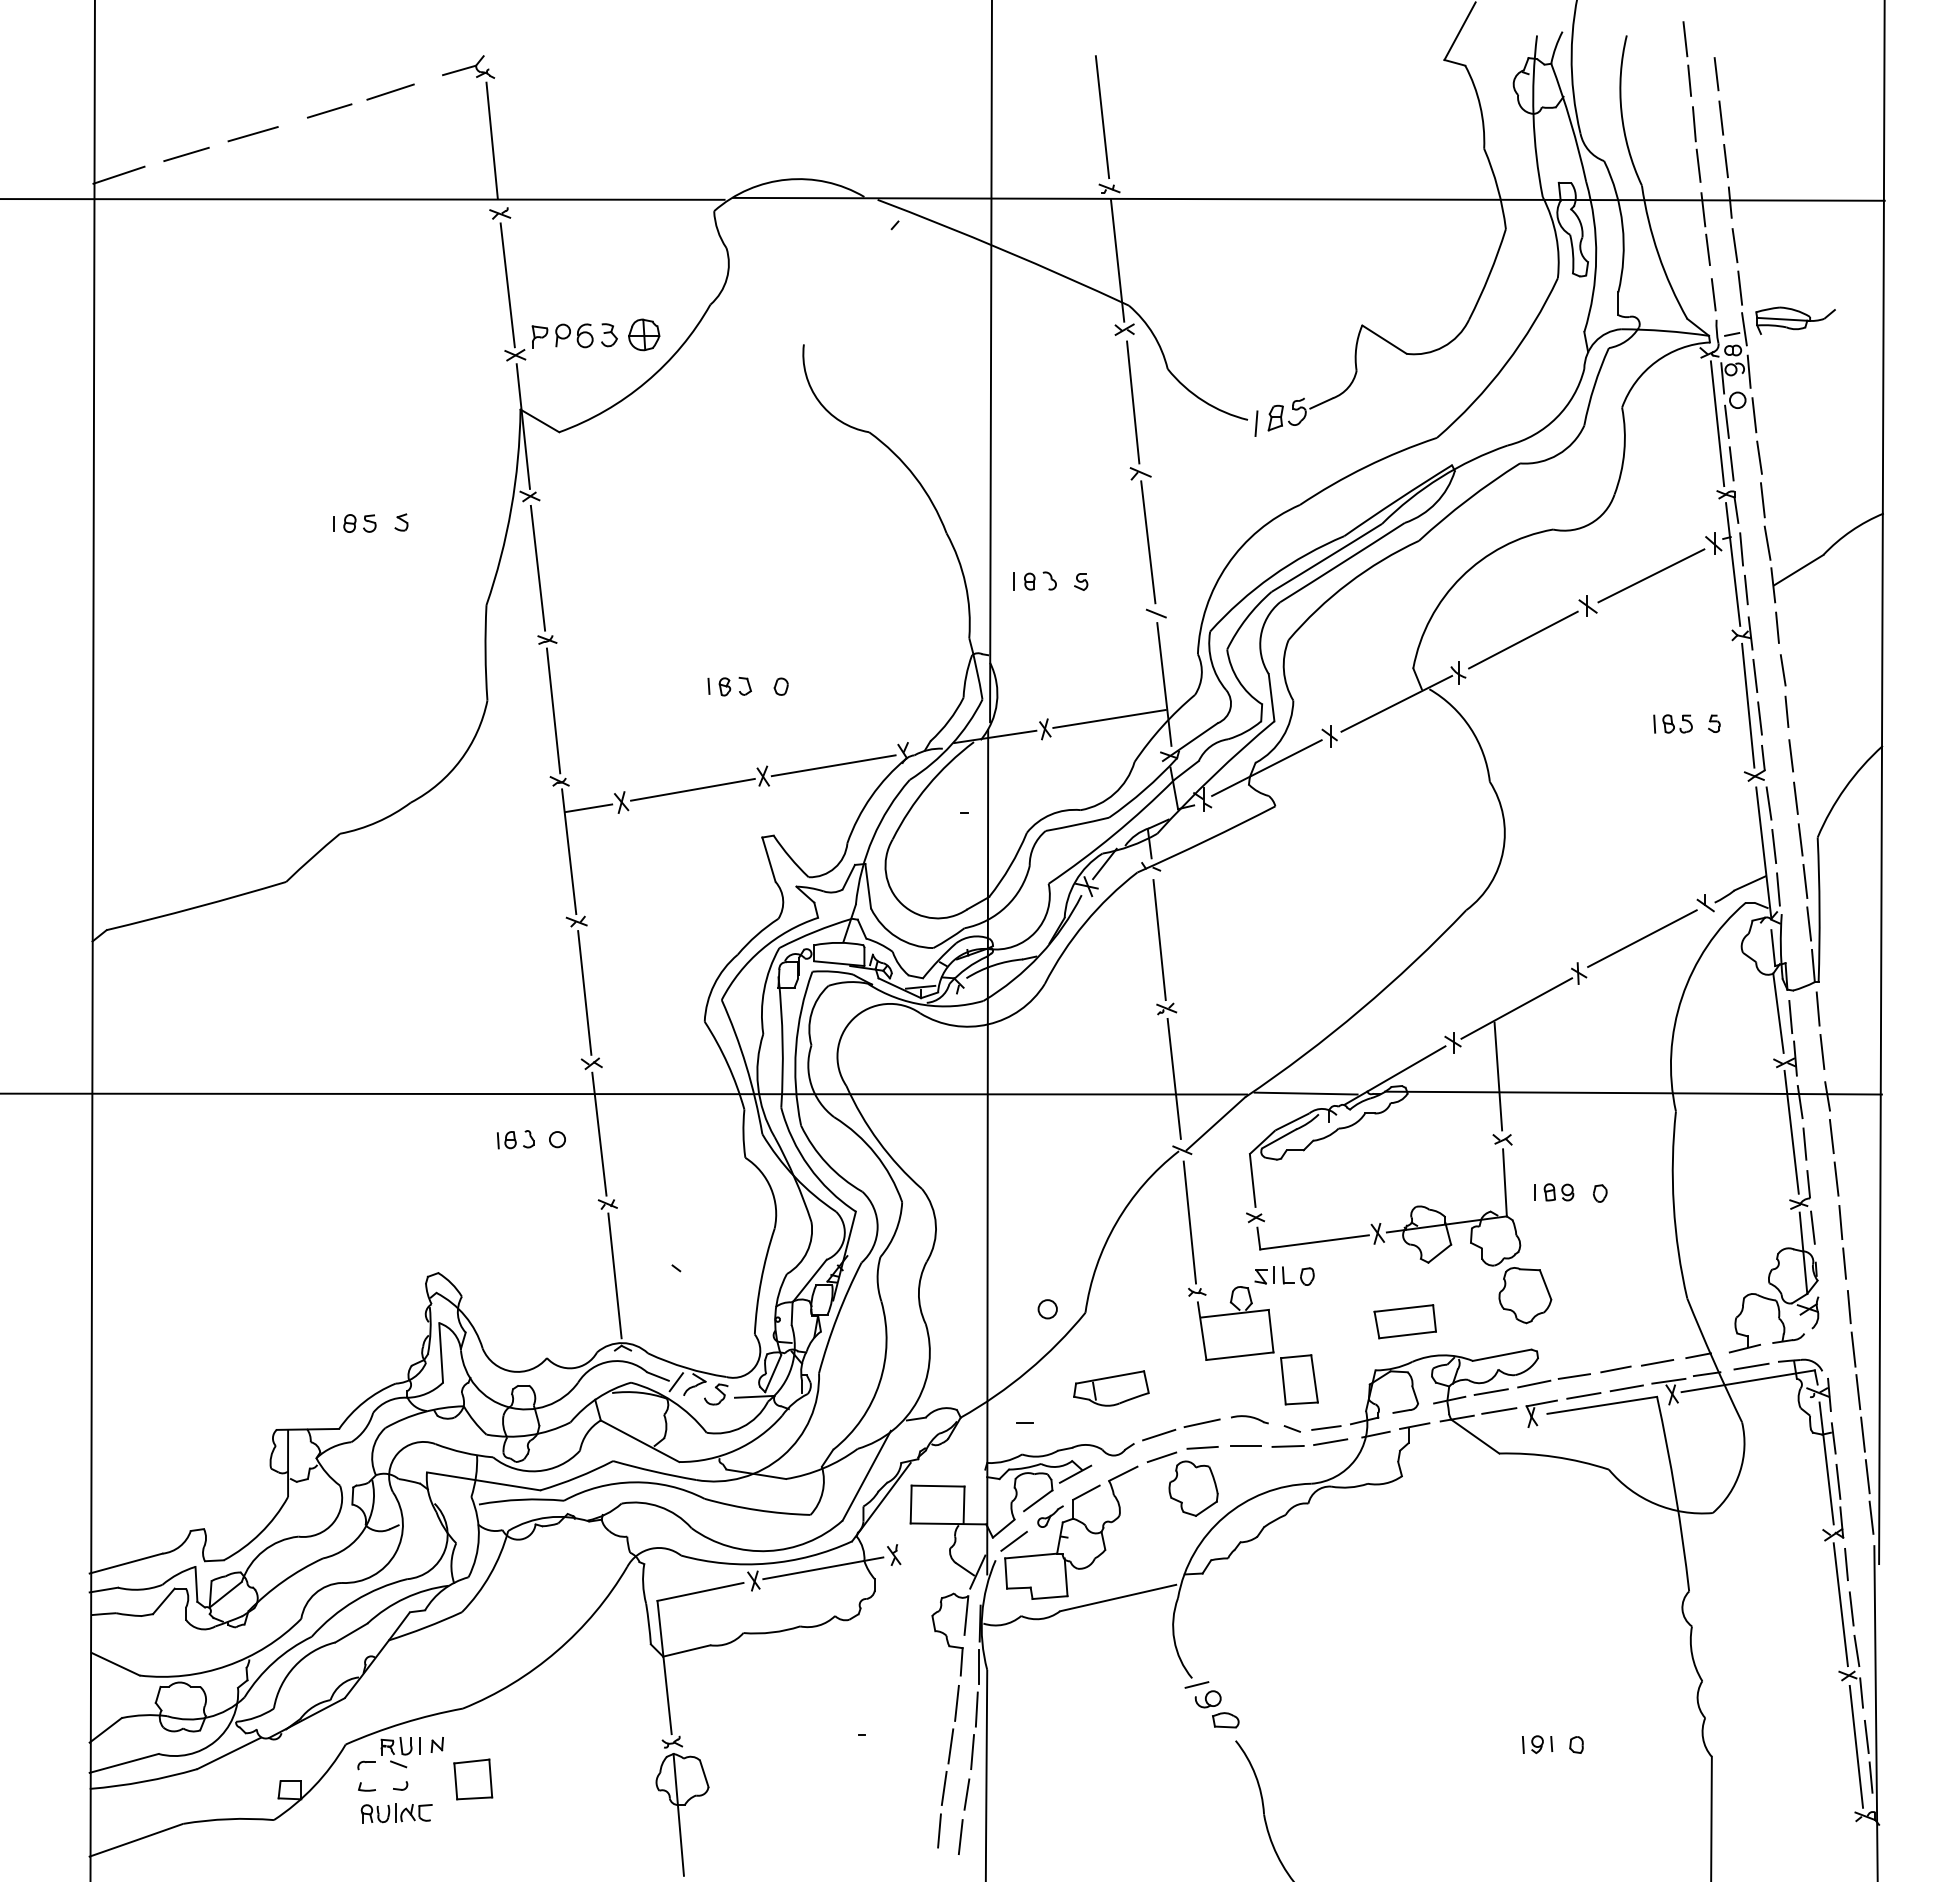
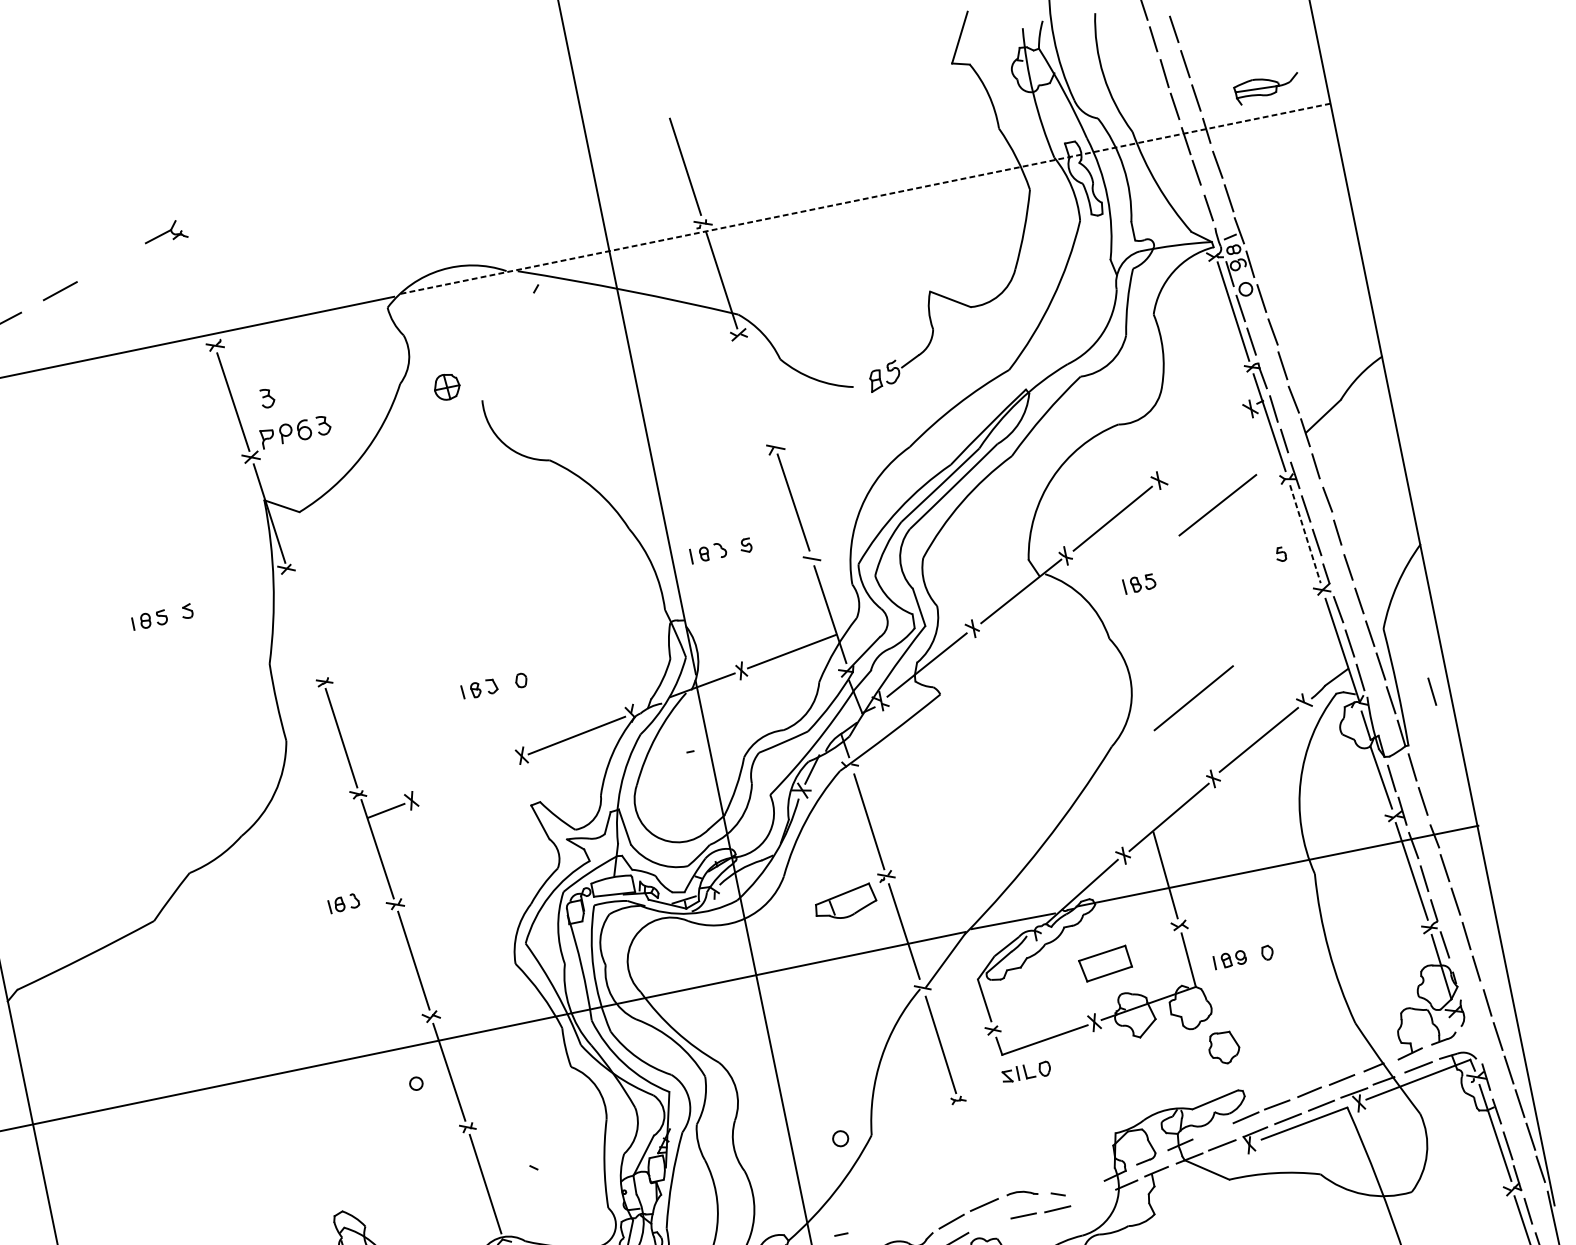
line: (390, 91) -> (106, 265), removed
line: (491, 140) -> (195, 287), removed
line: (1308, 199) -> (865, 198), solid -> dashed
part: (549, 289) -> (267, 398), added
part: (1795, 320) -> (1267, 87), moved
part: (644, 334) -> (447, 386), moved
line: (1133, 402) -> (758, 392), removed
line: (1256, 423) -> (861, 388), removed
line: (537, 567) -> (304, 625), removed
line: (1651, 575) -> (1217, 504), moved
line: (1748, 706) -> (1305, 534), solid -> dashed
part: (1672, 723) -> (1138, 583), moved
line: (692, 789) -> (466, 778), removed
line: (1575, 872) -> (1193, 697), added
line: (1859, 923) -> (1431, 691), added
part: (515, 1139) -> (343, 903), moved
part: (1525, 1295) -> (1224, 1047), size x0.7
part: (1404, 1321) -> (1104, 963), moved
part: (1257, 1345) -> (1016, 1132), removed
part: (1111, 1388) -> (845, 902), moved
line: (1490, 1391) -> (1211, 1131), removed
line: (1326, 1427) -> (1085, 1187), removed
line: (1330, 1442) -> (1091, 1199), removed
line: (1202, 1447) -> (988, 1224), removed

